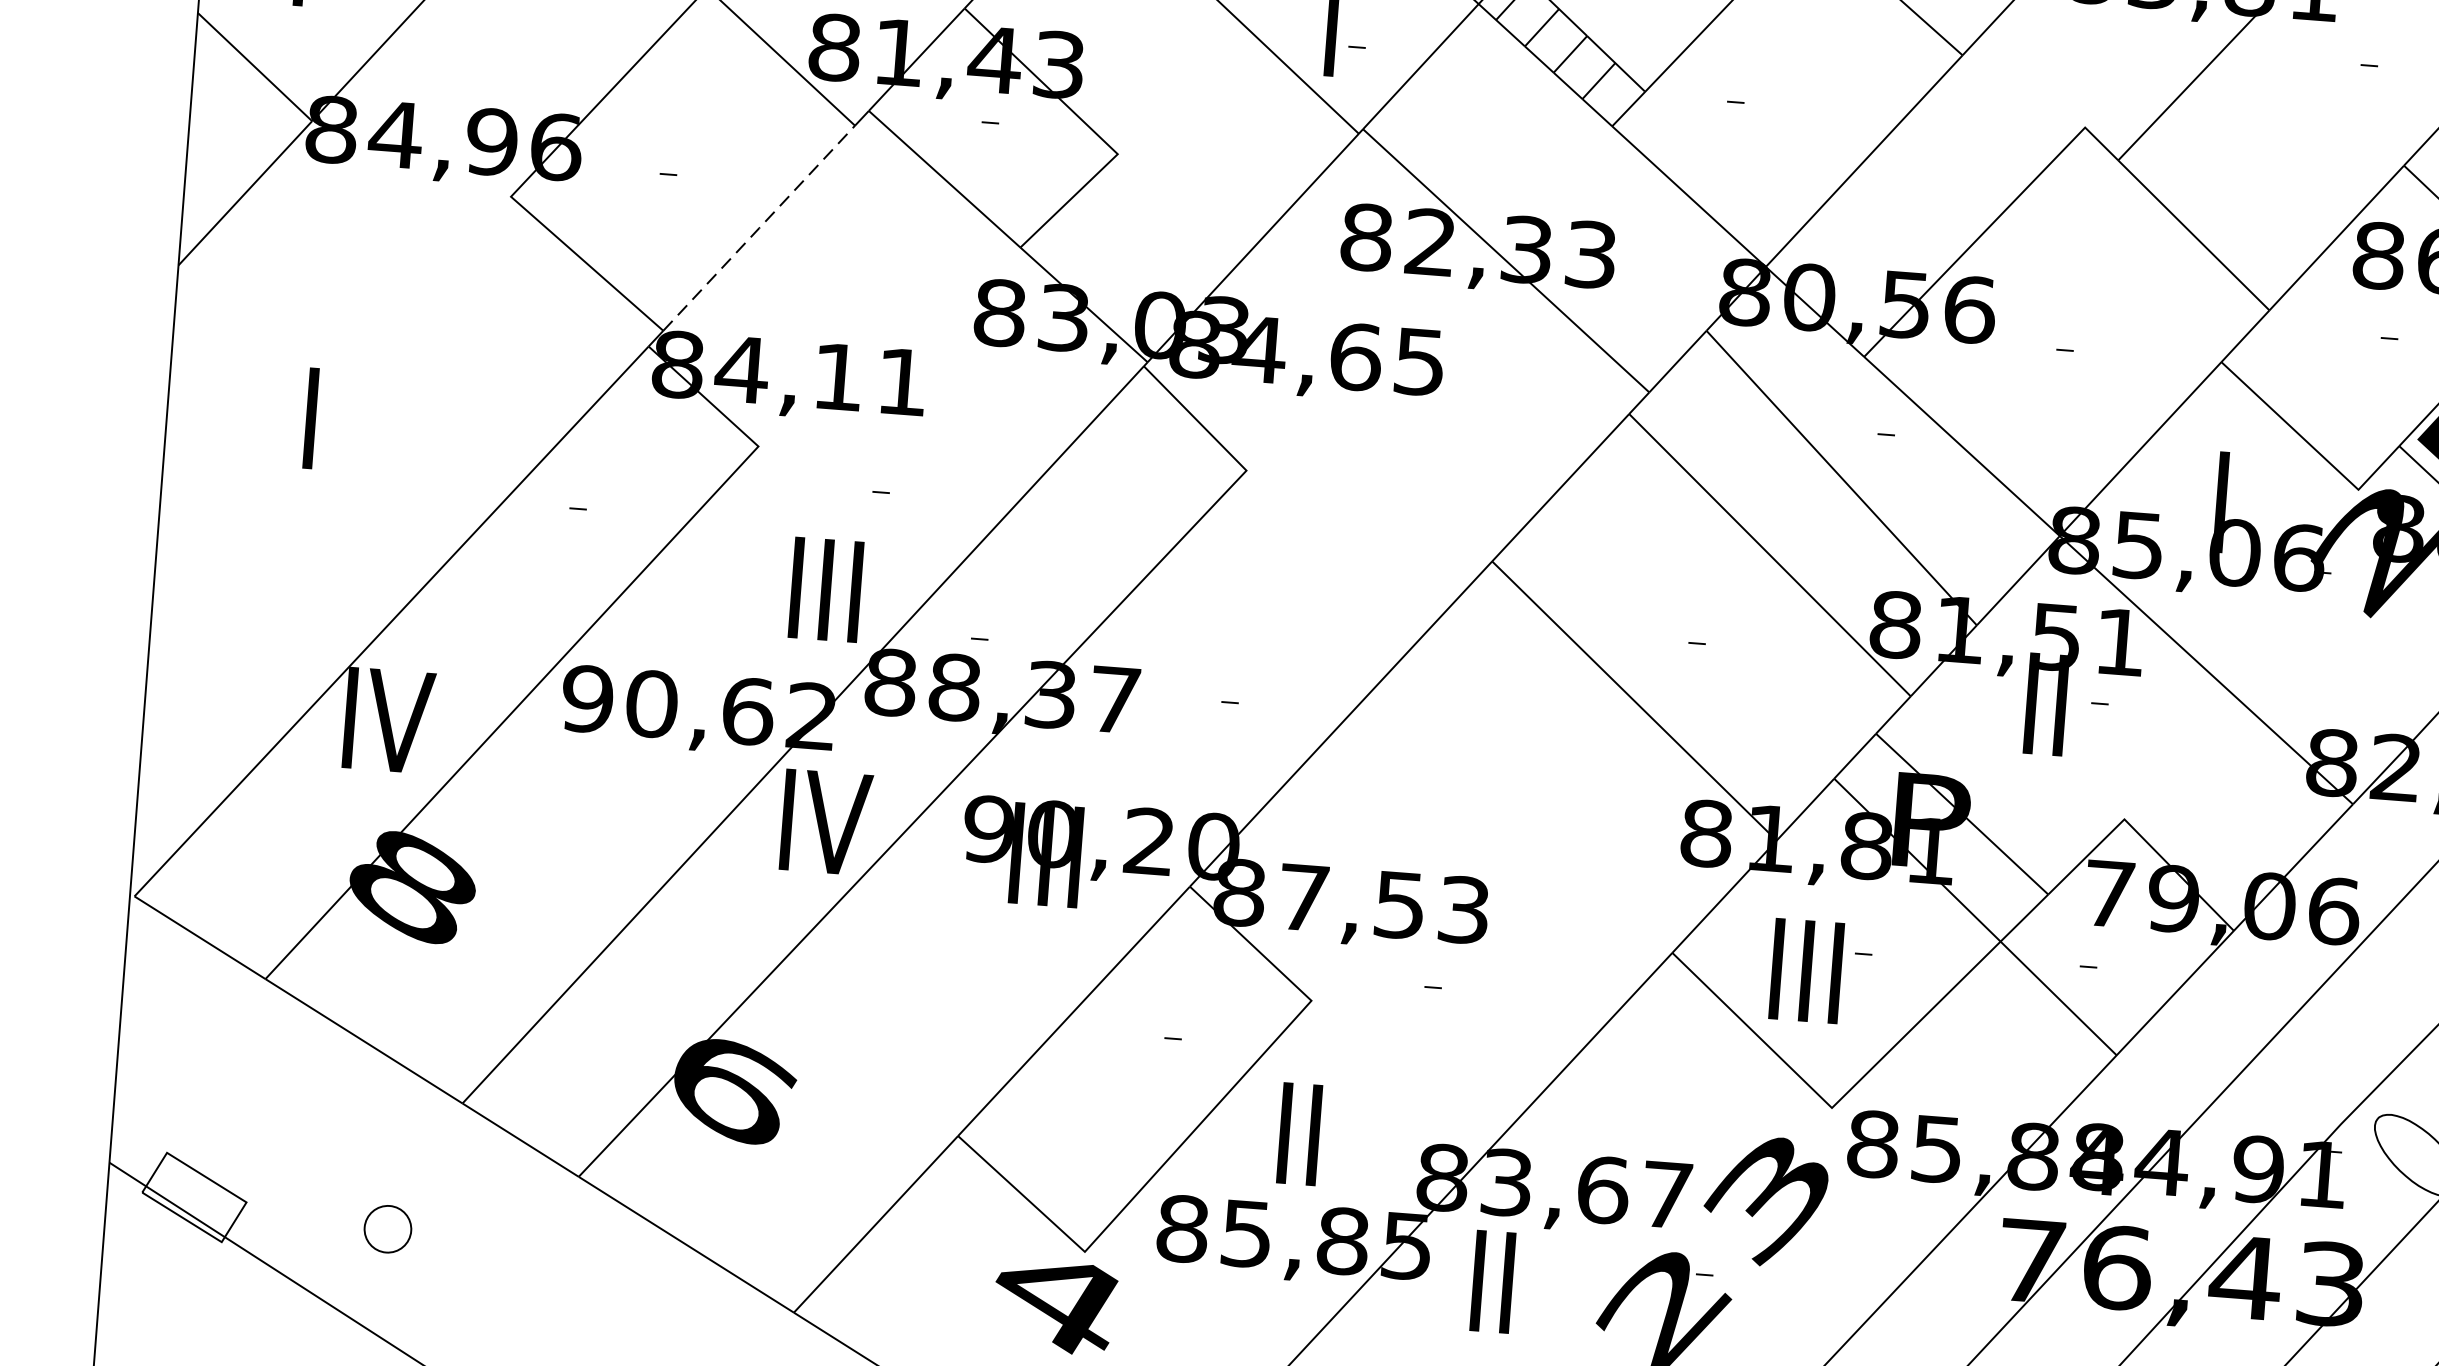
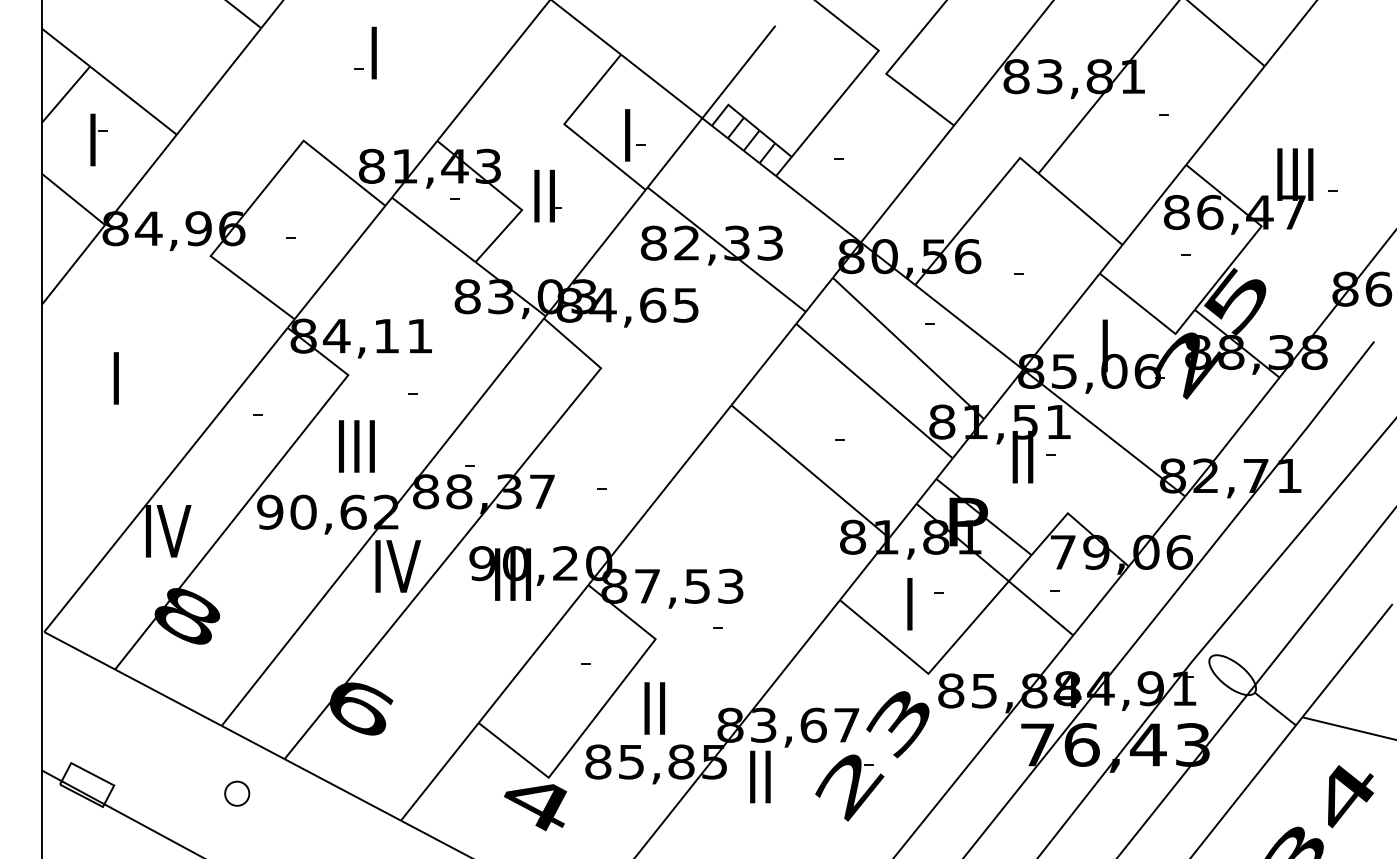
part: (1168, 129) -> (547, 195), added
line: (760, 228) -> (340, 262), dashed -> solid
text: (825, 589) -> (356, 446), moved
text: (1805, 971) -> (909, 604), III -> I
part: (388, 1228) -> (237, 793), moved

